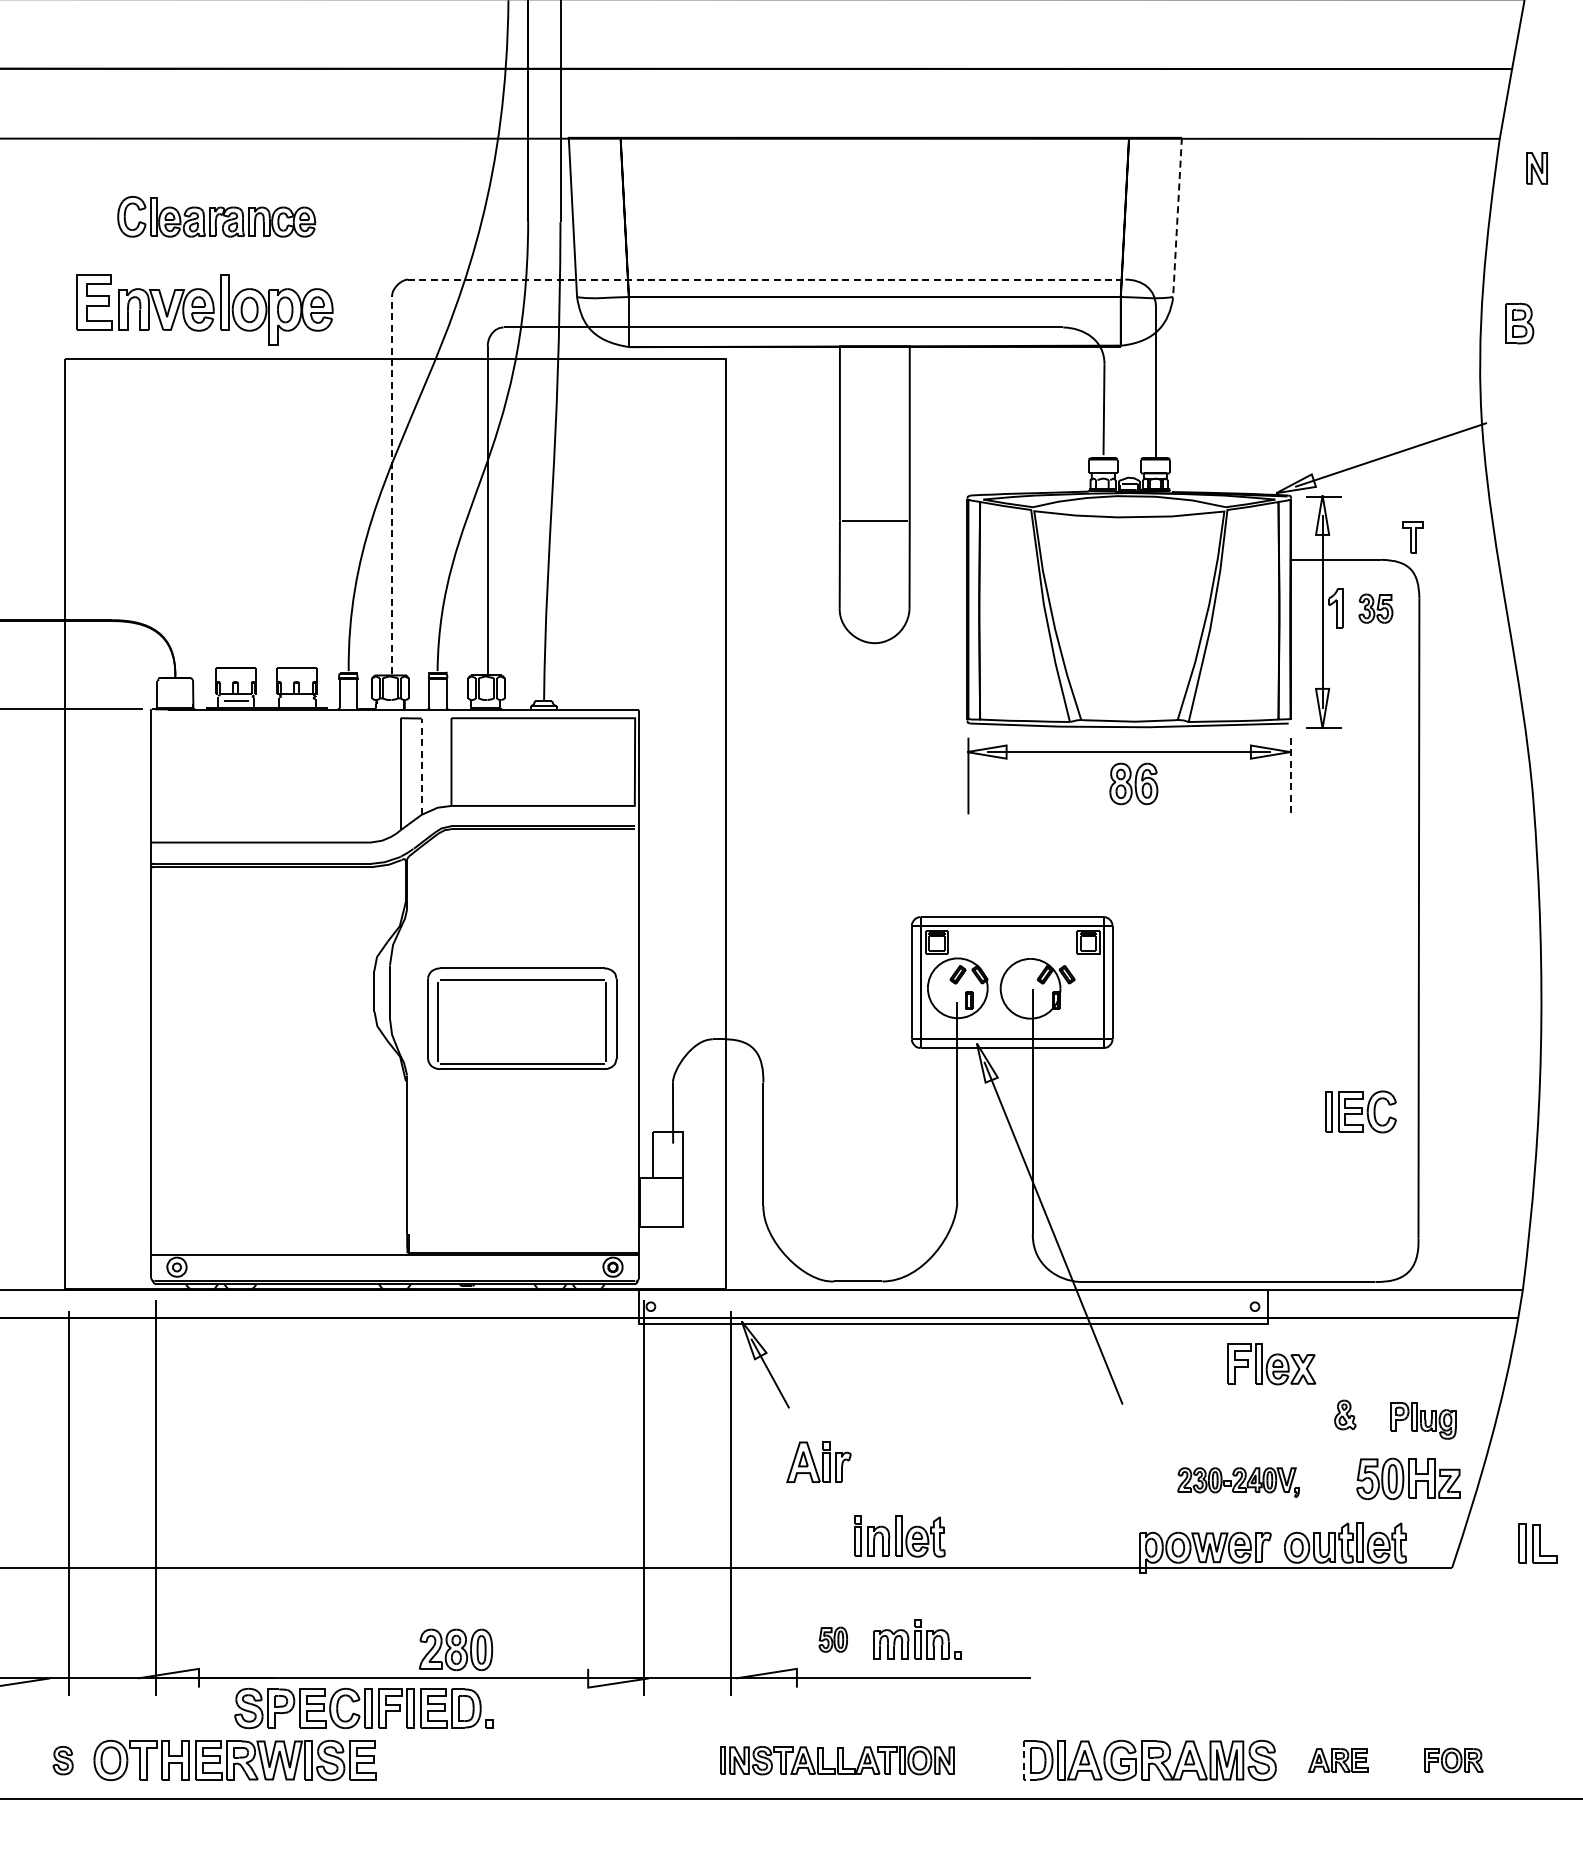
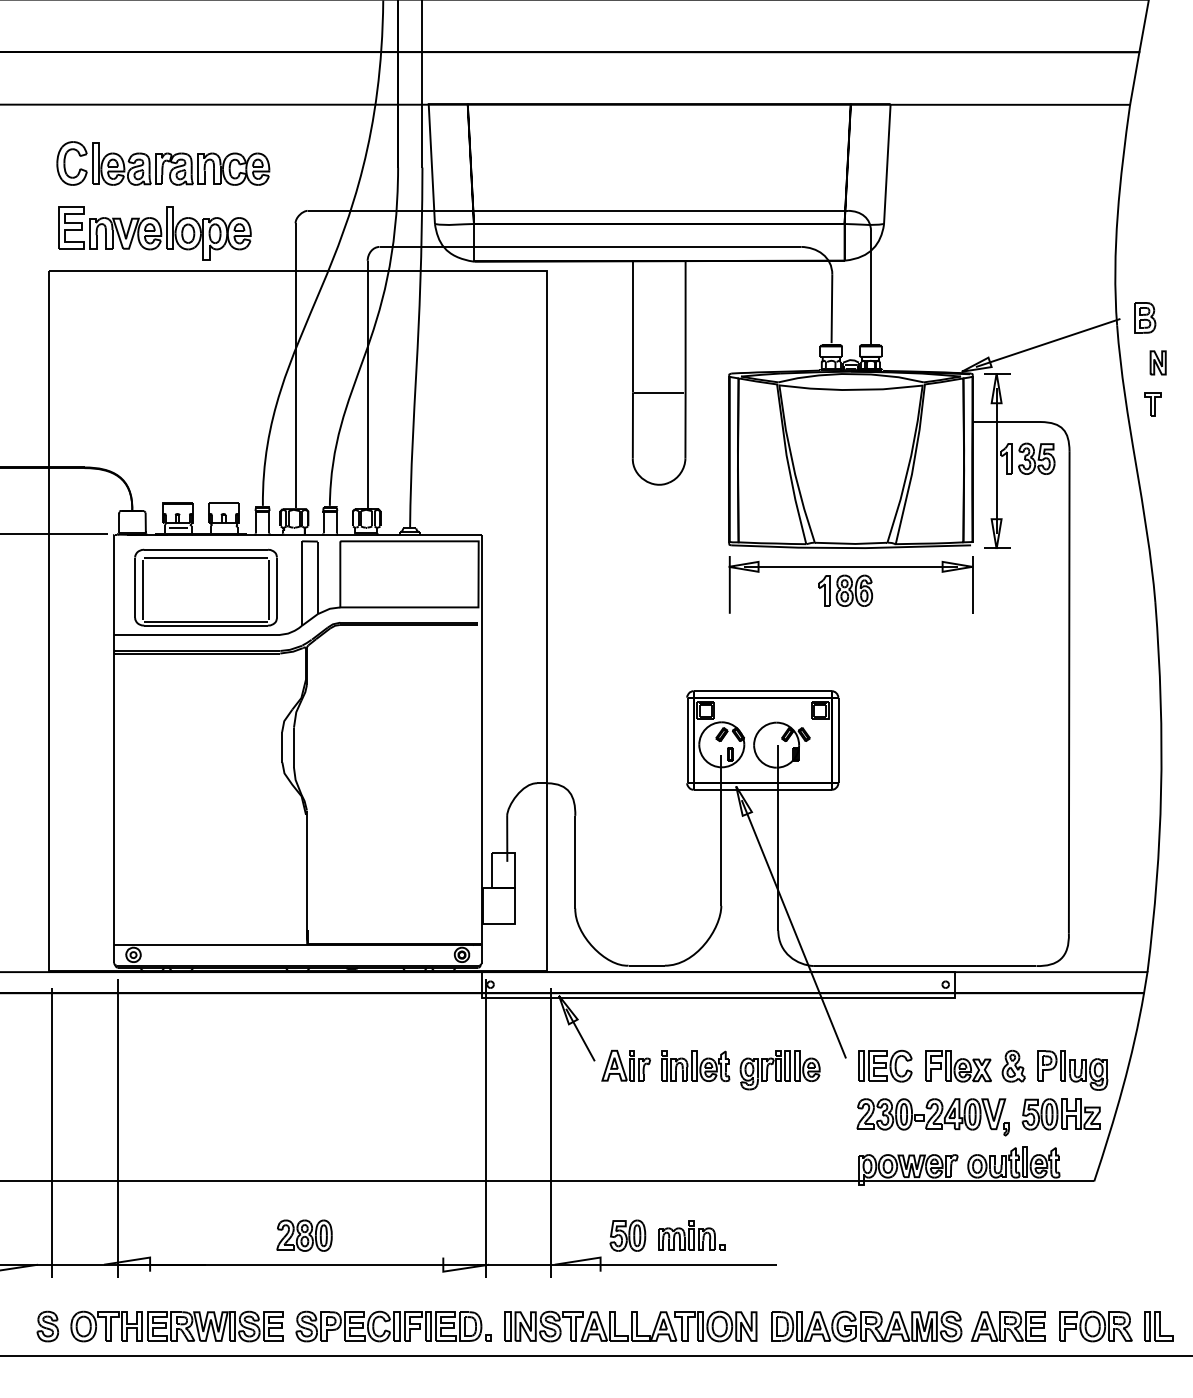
part: (1536, 168) -> (1157, 362), moved
part: (216, 216) -> (163, 163), size x1.43
line: (1177, 218) -> (887, 164), dashed -> solid
line: (766, 279) -> (577, 210), dashed -> solid
part: (1519, 323) -> (1144, 317), moved
line: (392, 484) -> (295, 365), dashed -> solid
part: (1412, 537) -> (1152, 404), moved
part: (1375, 608) -> (1036, 458), size x1.43
line: (421, 766) -> (317, 577), dashed -> solid
line: (1291, 776) -> (973, 585), dashed -> solid
part: (1093, 783) -> (824, 590), added
part: (522, 1018) -> (206, 587), moved
part: (1360, 1111) -> (885, 1065), moved
part: (1271, 1364) -> (958, 1066), moved
part: (1345, 1414) -> (1013, 1065), size x1.43
part: (1035, 1419) -> (780, 1069), added
part: (1423, 1420) -> (1072, 1070), size x1.43
part: (818, 1461) -> (625, 1065), moved
part: (1238, 1482) -> (933, 1117), size x1.67
part: (899, 1536) -> (695, 1065), moved
part: (1537, 1543) -> (1158, 1326), moved
part: (833, 1639) -> (628, 1235), size x1.67
part: (456, 1649) -> (304, 1235), moved
part: (363, 1708) -> (393, 1326), moved
part: (62, 1760) -> (47, 1326), size x1.43
part: (837, 1760) -> (631, 1326), size x1.43
part: (1337, 1760) -> (1007, 1326), size x1.67
part: (1453, 1760) -> (1095, 1326), size x1.67
line: (1024, 1766) -> (772, 1331), dashed -> solid

